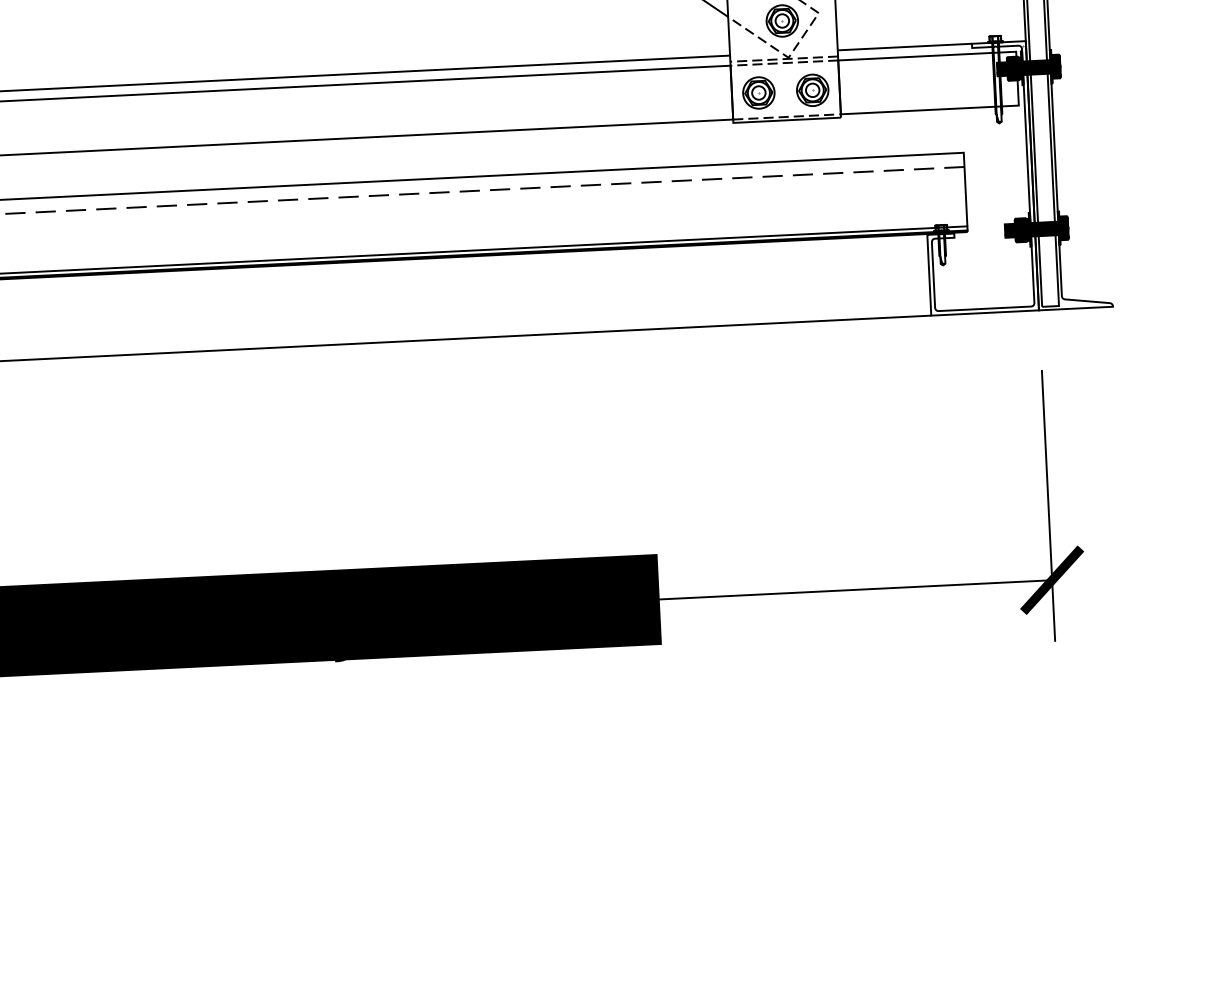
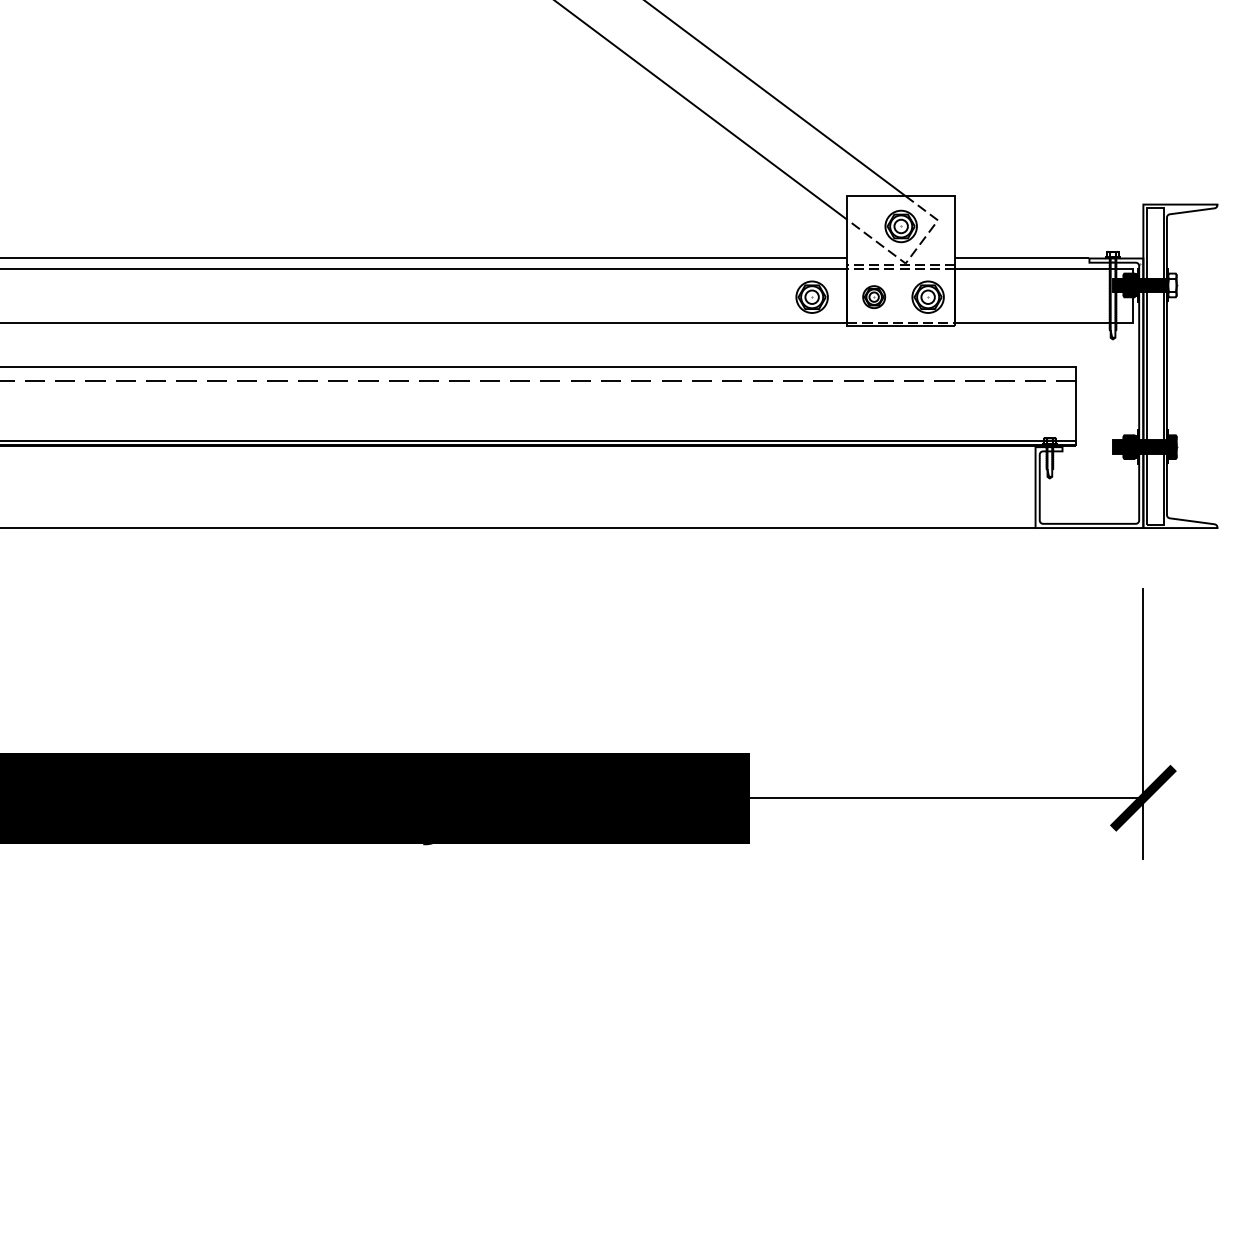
fill: (1056, 66) -> (1172, 285), removed
part: (758, 92) -> (873, 296), size x0.7
part: (696, 95) -> (811, 296), added

